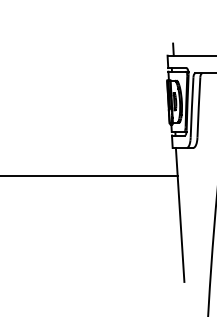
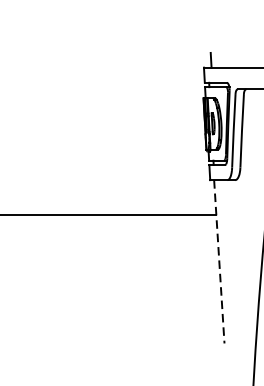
line: (180, 215) -> (219, 262), solid -> dashed

